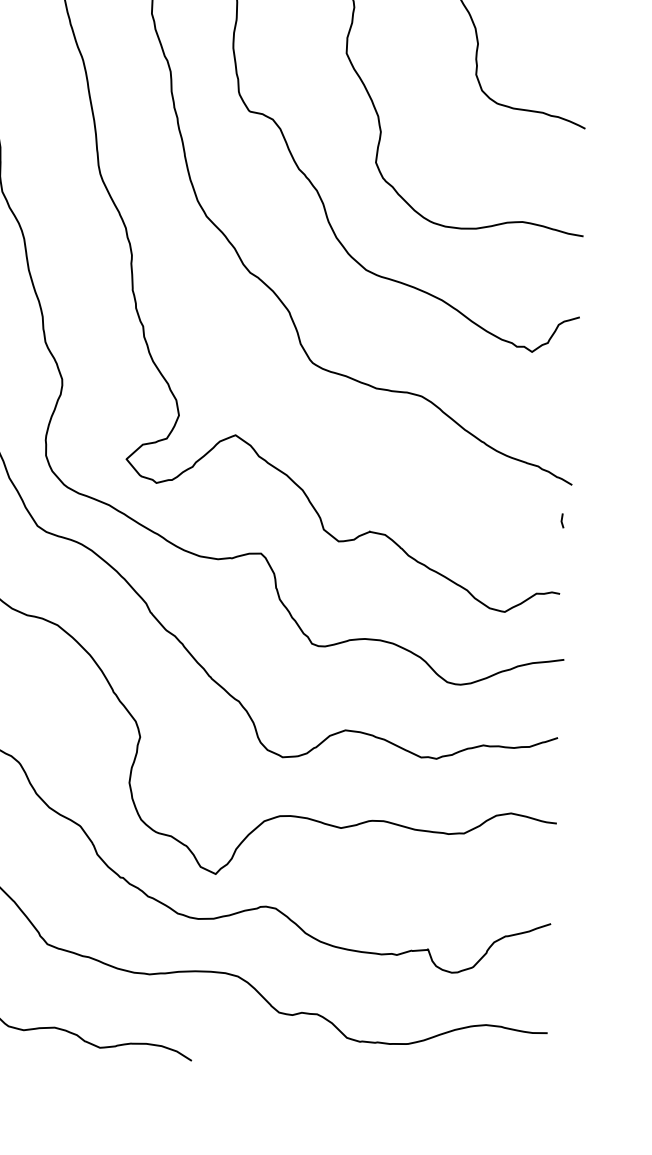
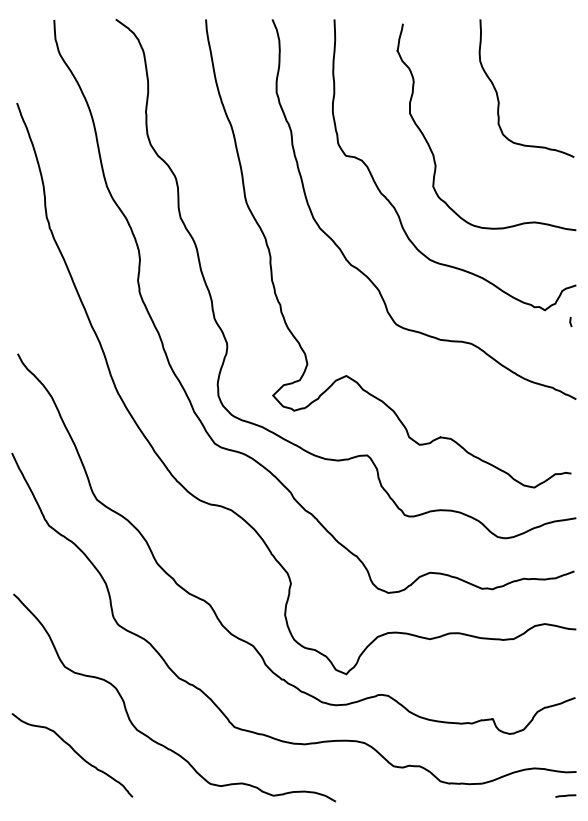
line: (562, 520) -> (570, 321), moved
line: (529, 1067) -> (565, 795), added

